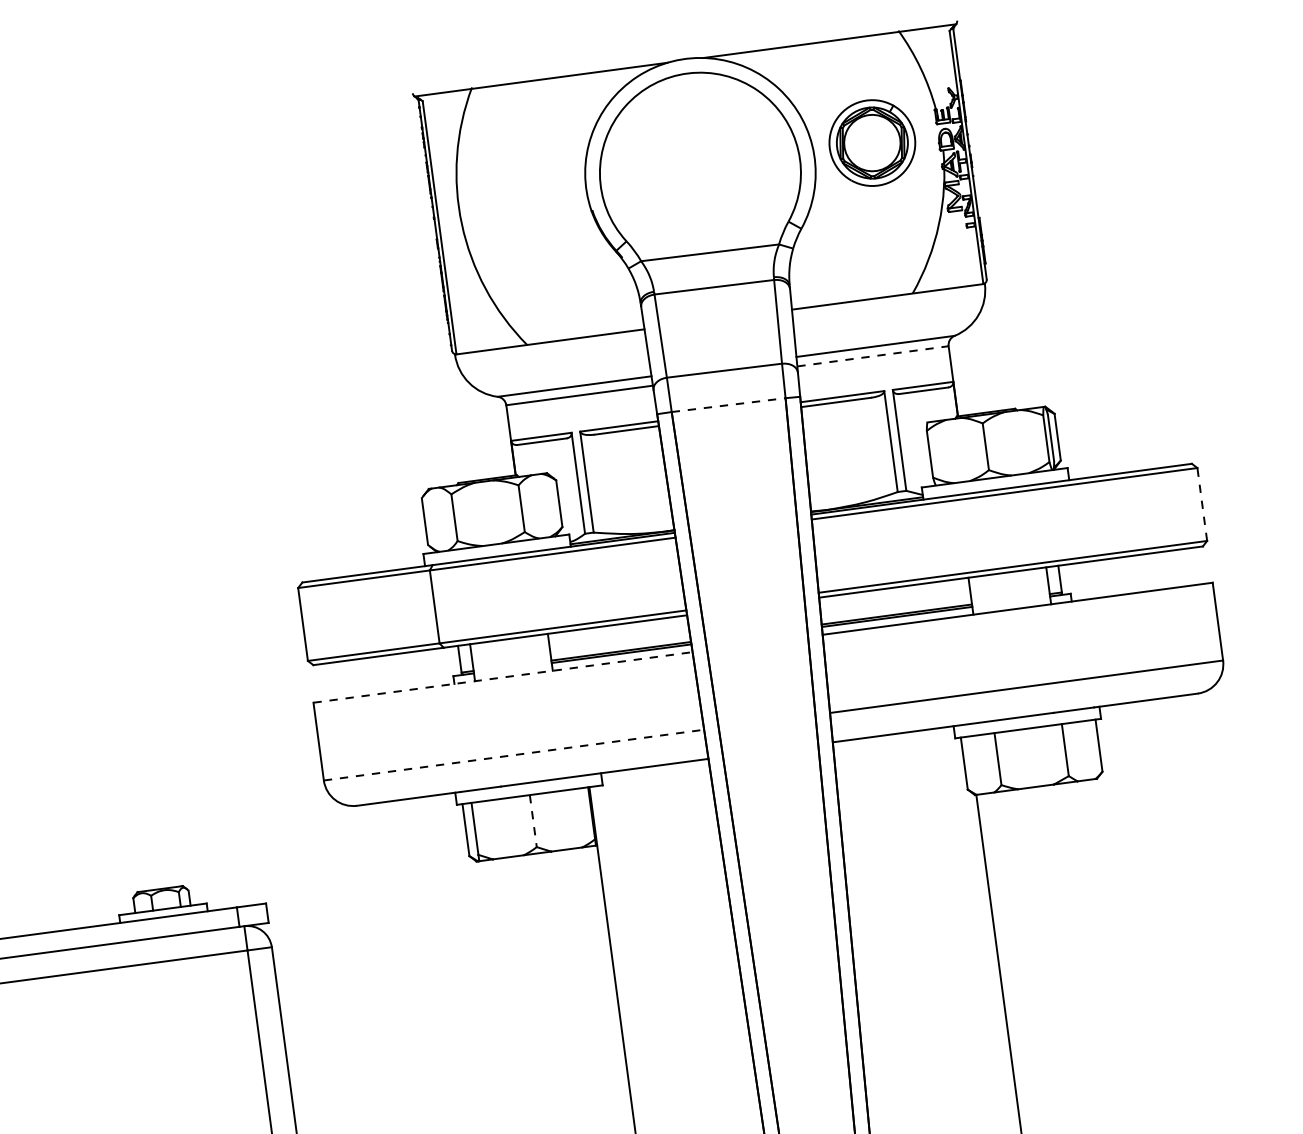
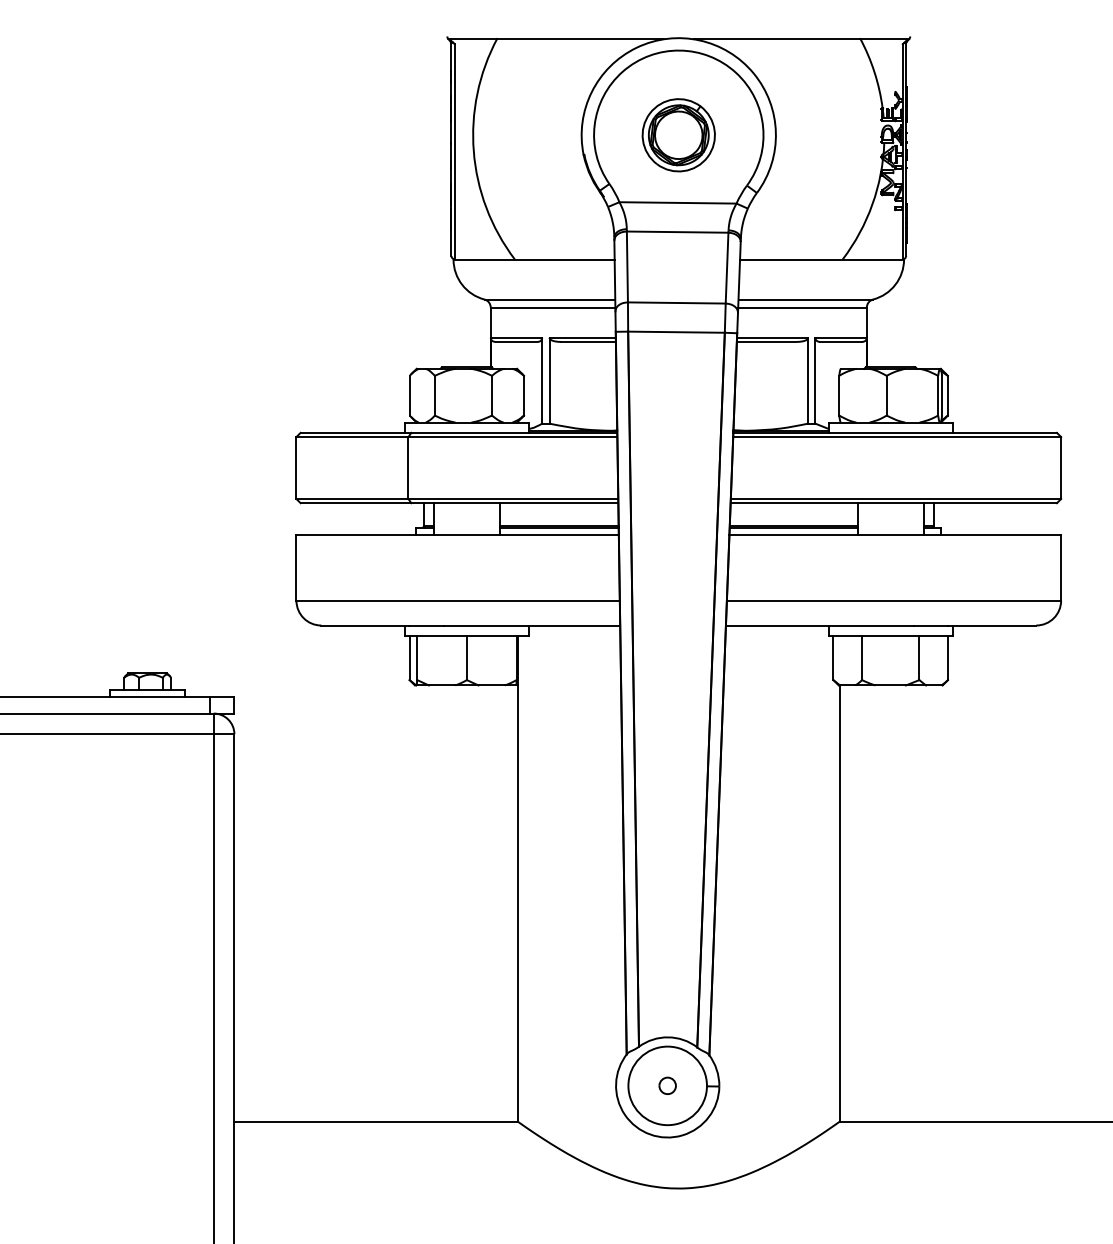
part: (872, 143) -> (678, 135), moved
line: (874, 356) -> (803, 307), dashed -> solid
line: (728, 405) -> (676, 332), dashed -> solid
line: (1202, 504) -> (1061, 468), dashed -> solid
line: (504, 677) -> (458, 534), dashed -> solid
line: (514, 754) -> (458, 600), dashed -> solid
line: (532, 821) -> (466, 658), dashed -> solid

